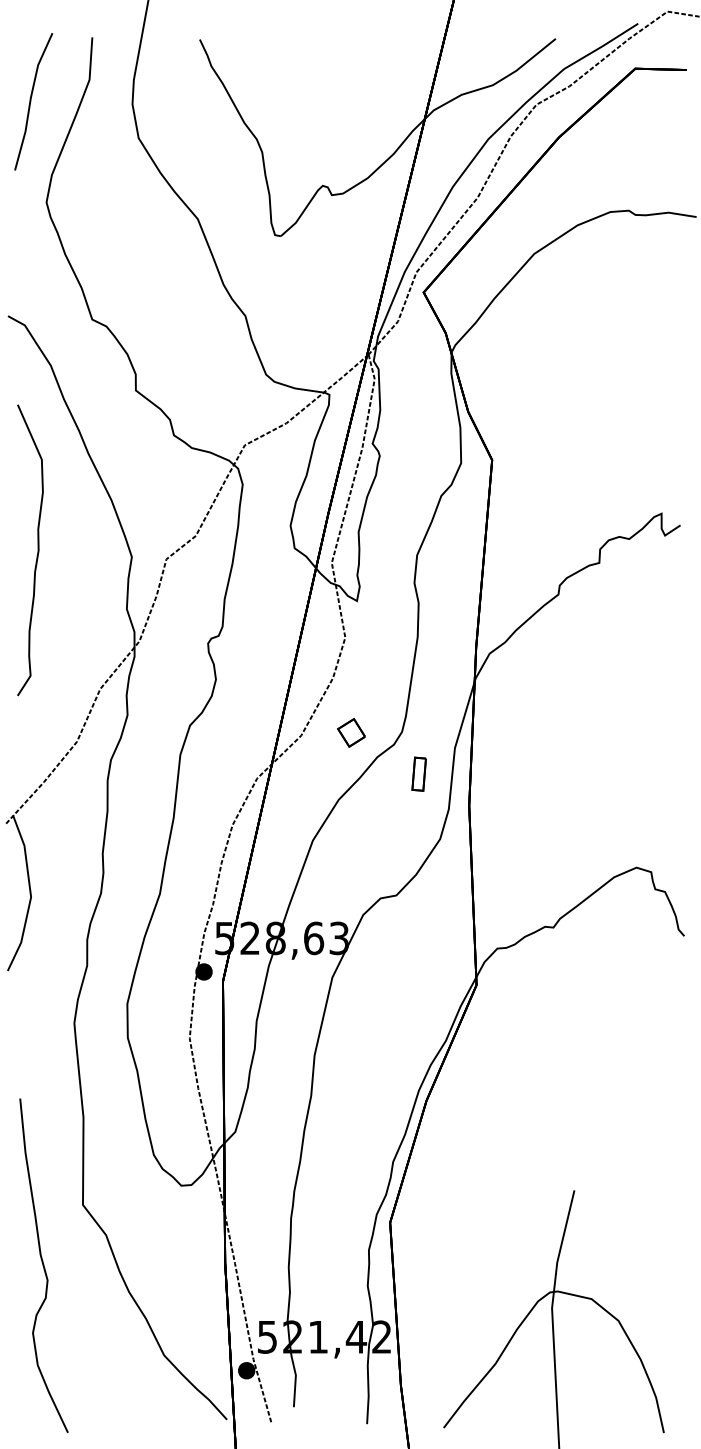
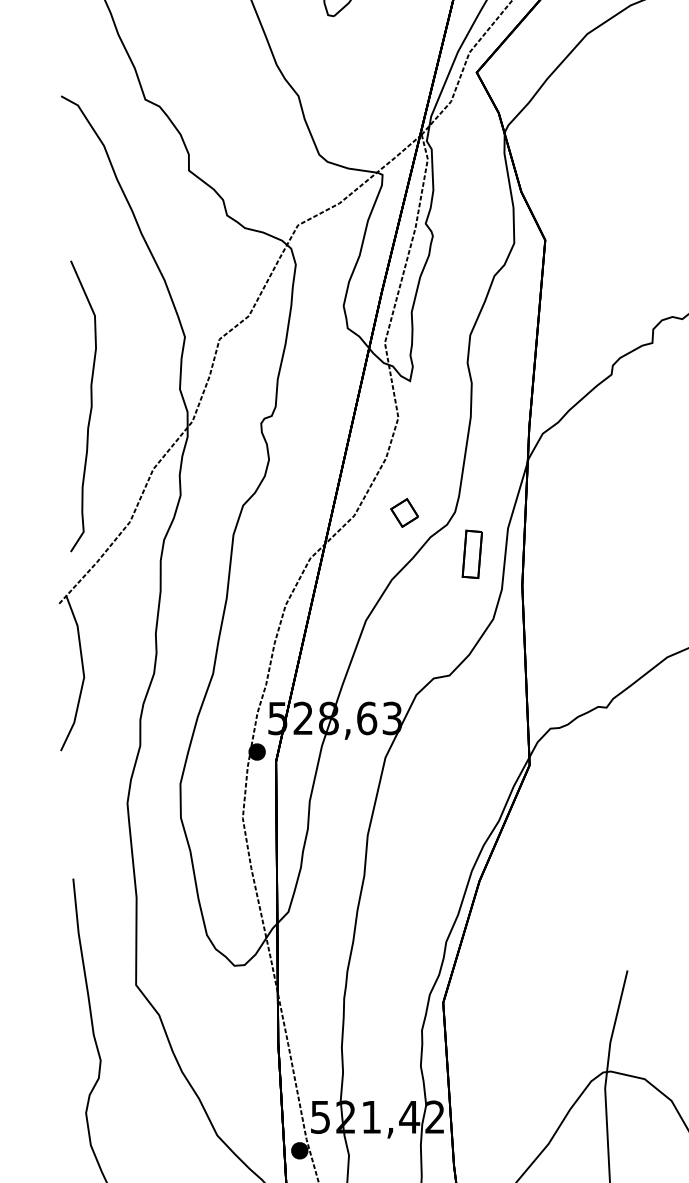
curve: (37, 550) -> (90, 406), moved
part: (418, 773) -> (471, 553), size x1.43

